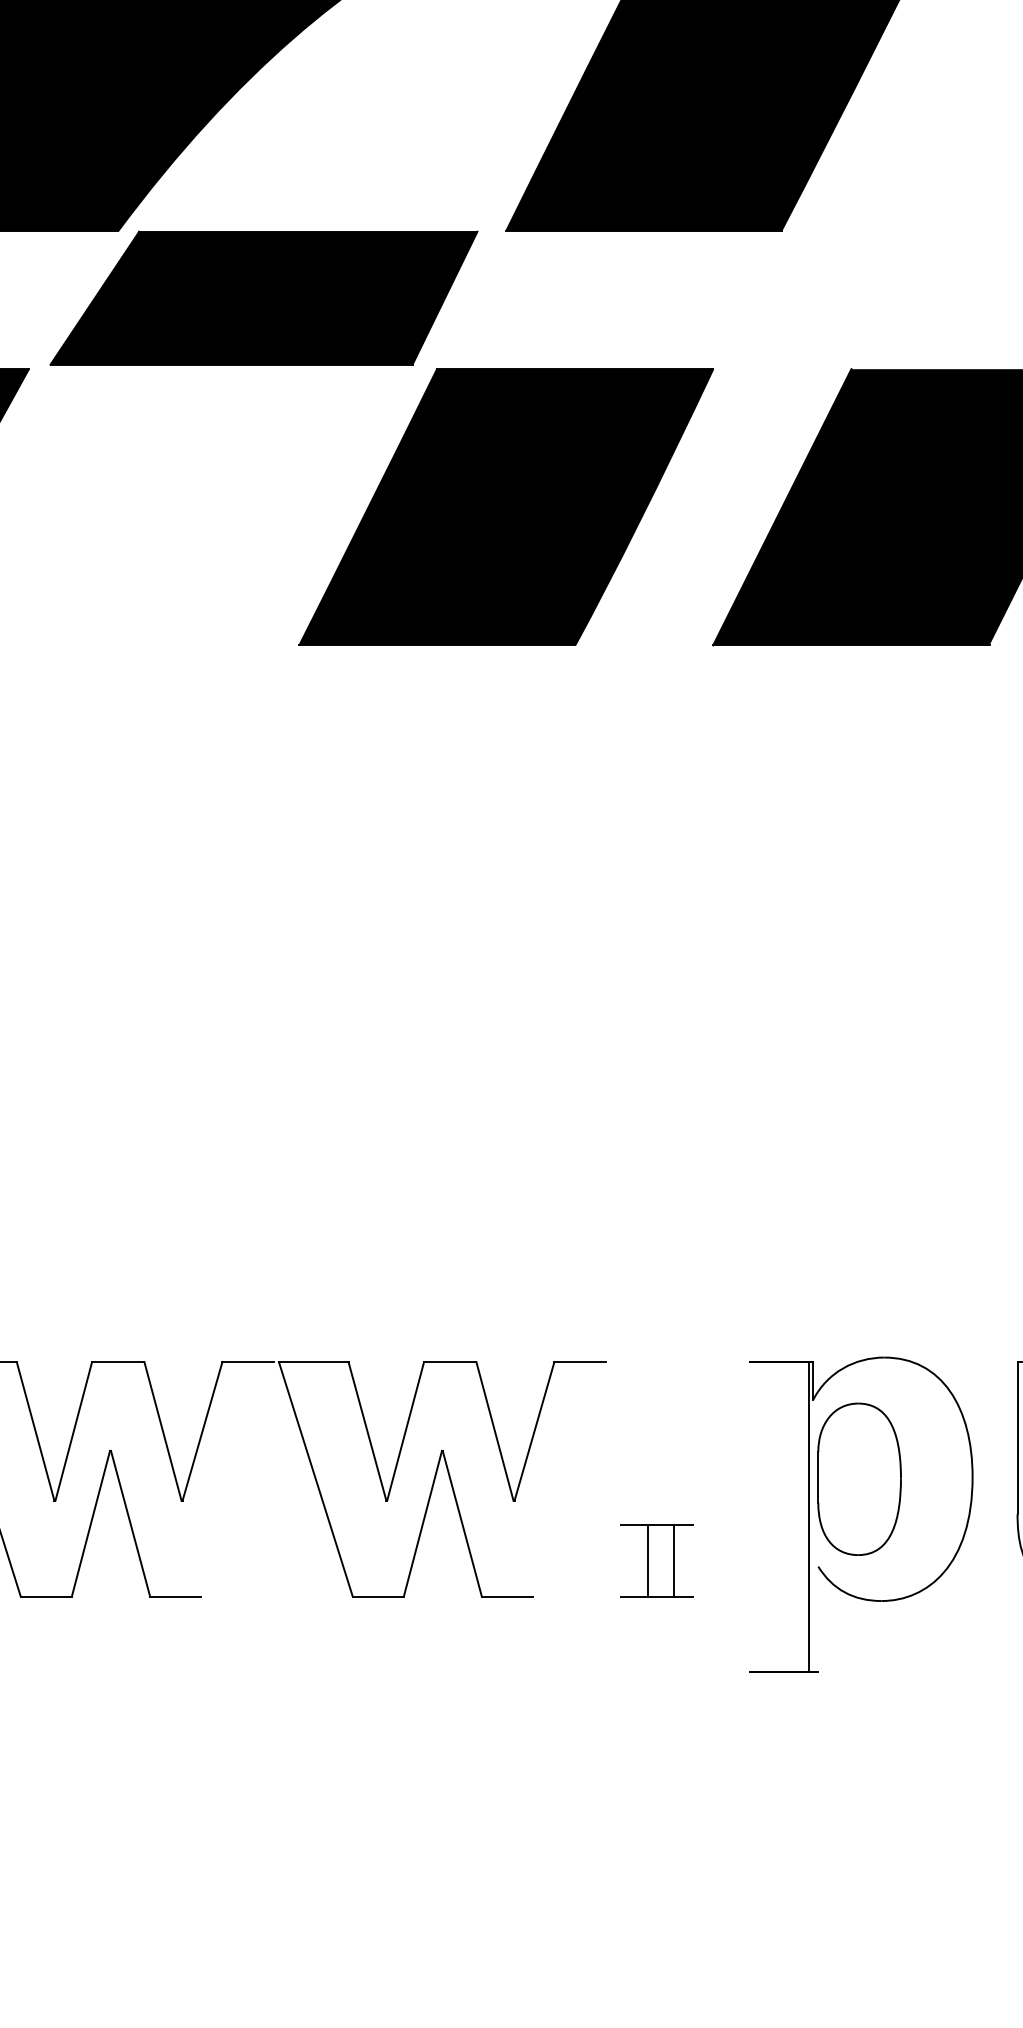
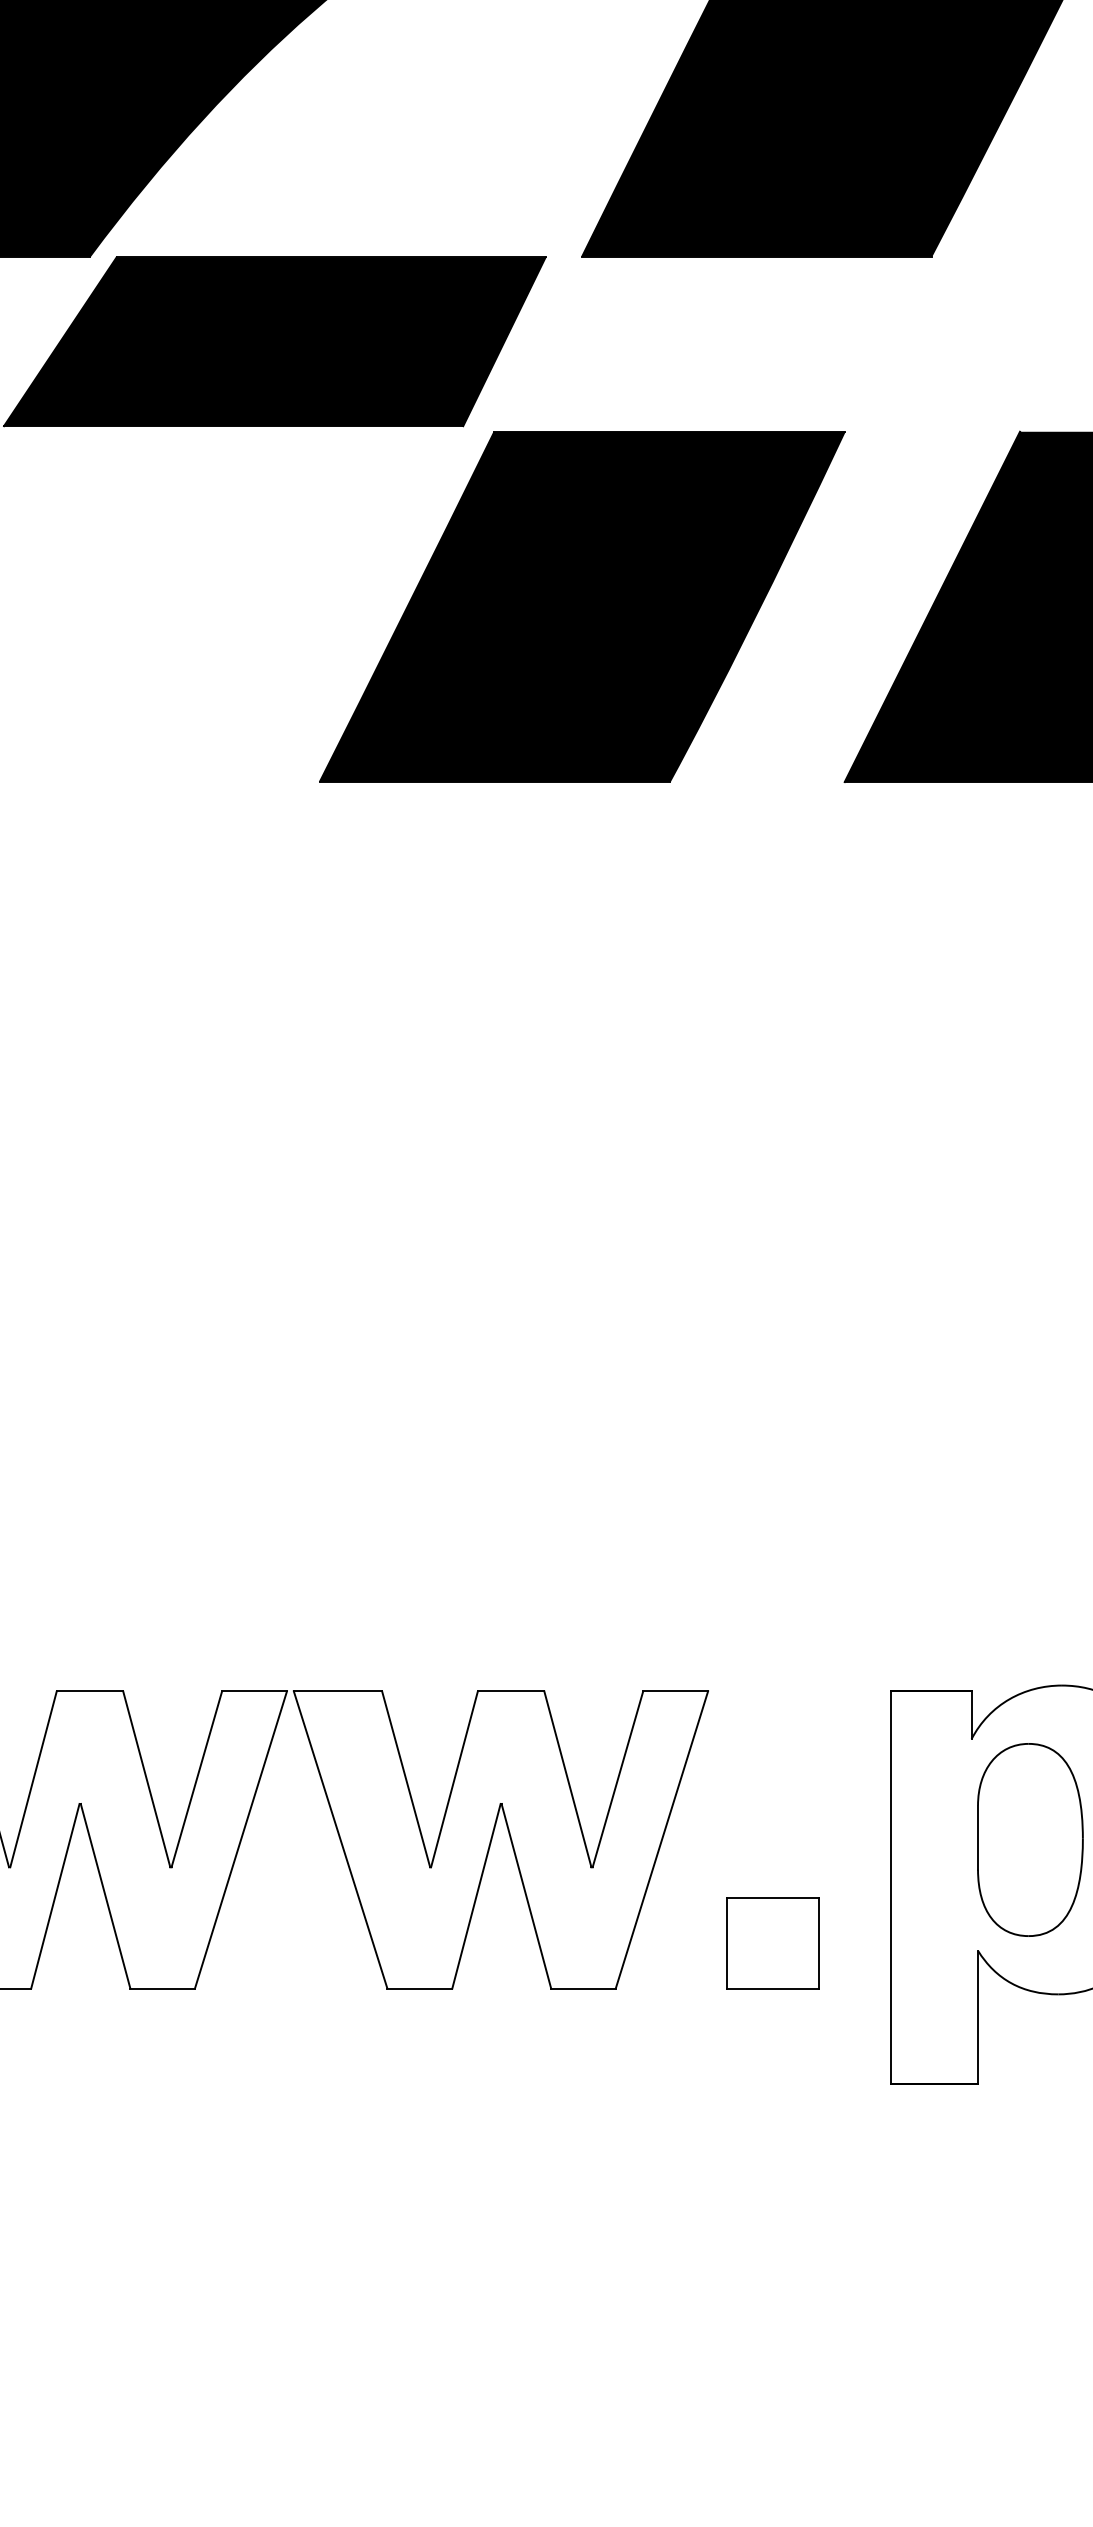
line: (237, 1479) -> (241, 1840), added
line: (568, 1479) -> (661, 1840), added
line: (808, 1516) -> (890, 1887), moved
line: (648, 1560) -> (819, 1942), moved
line: (673, 1560) -> (727, 1942), moved
line: (818, 1618) -> (978, 2016), added

